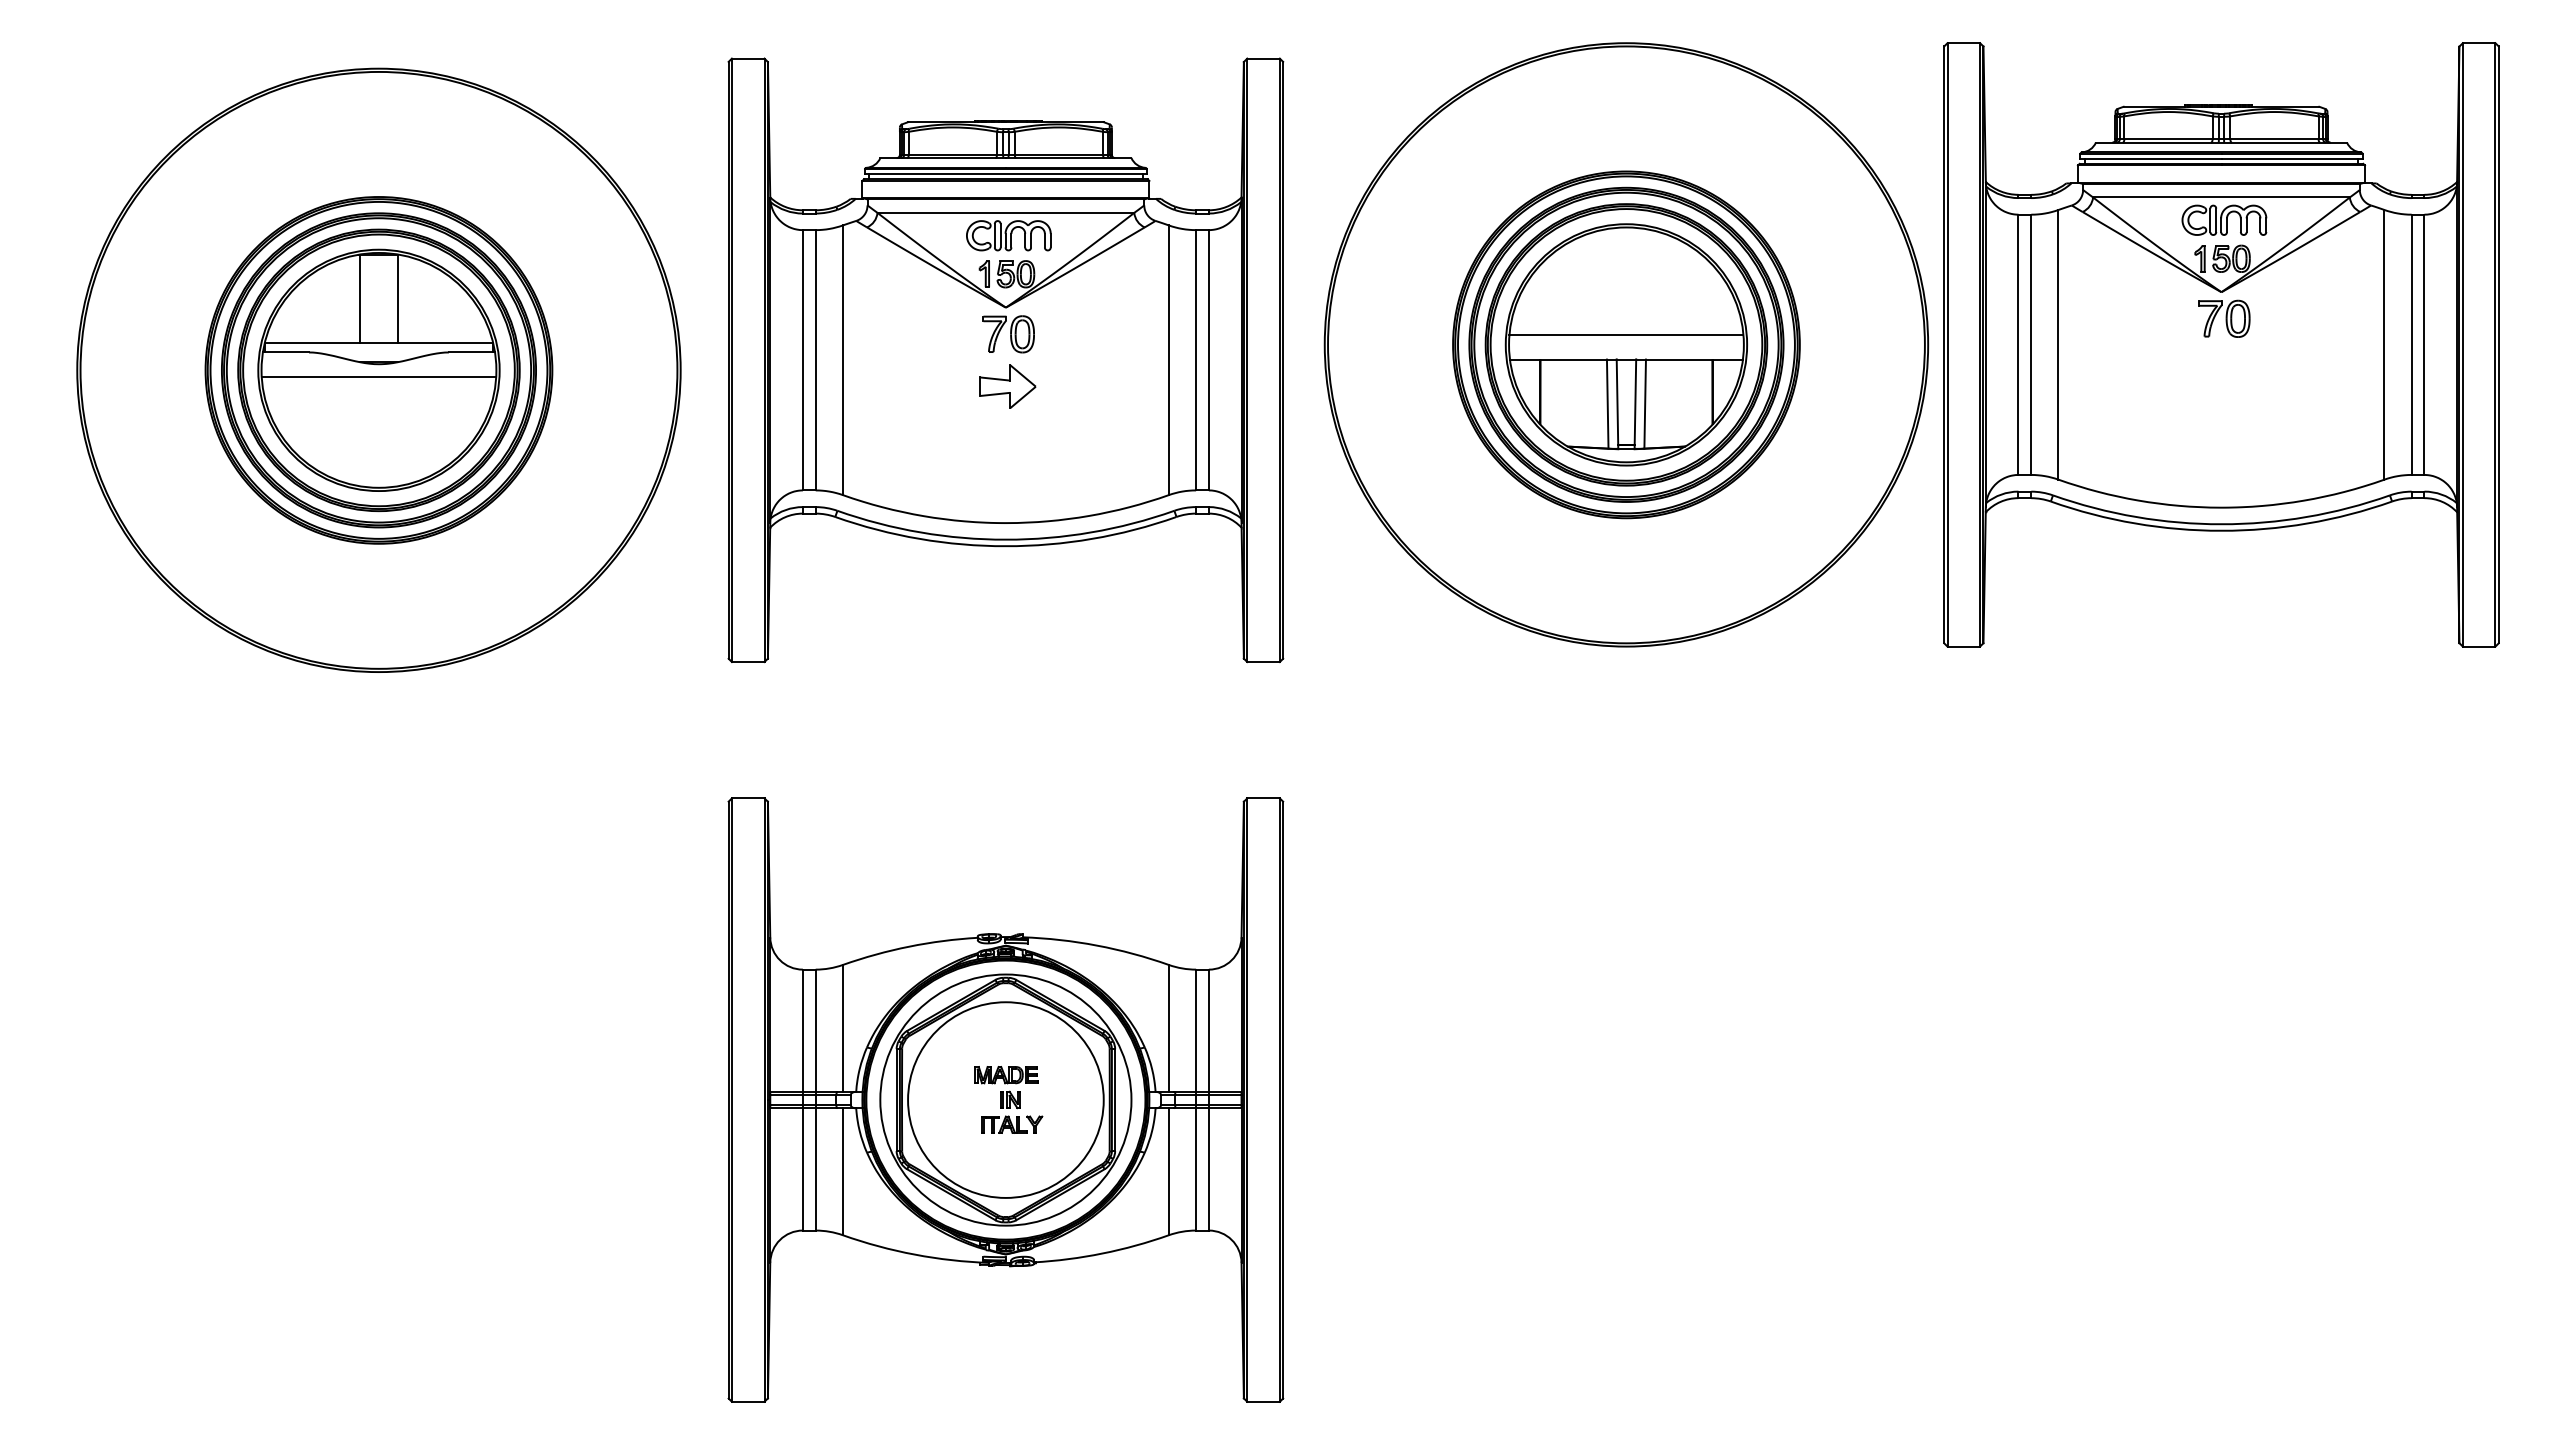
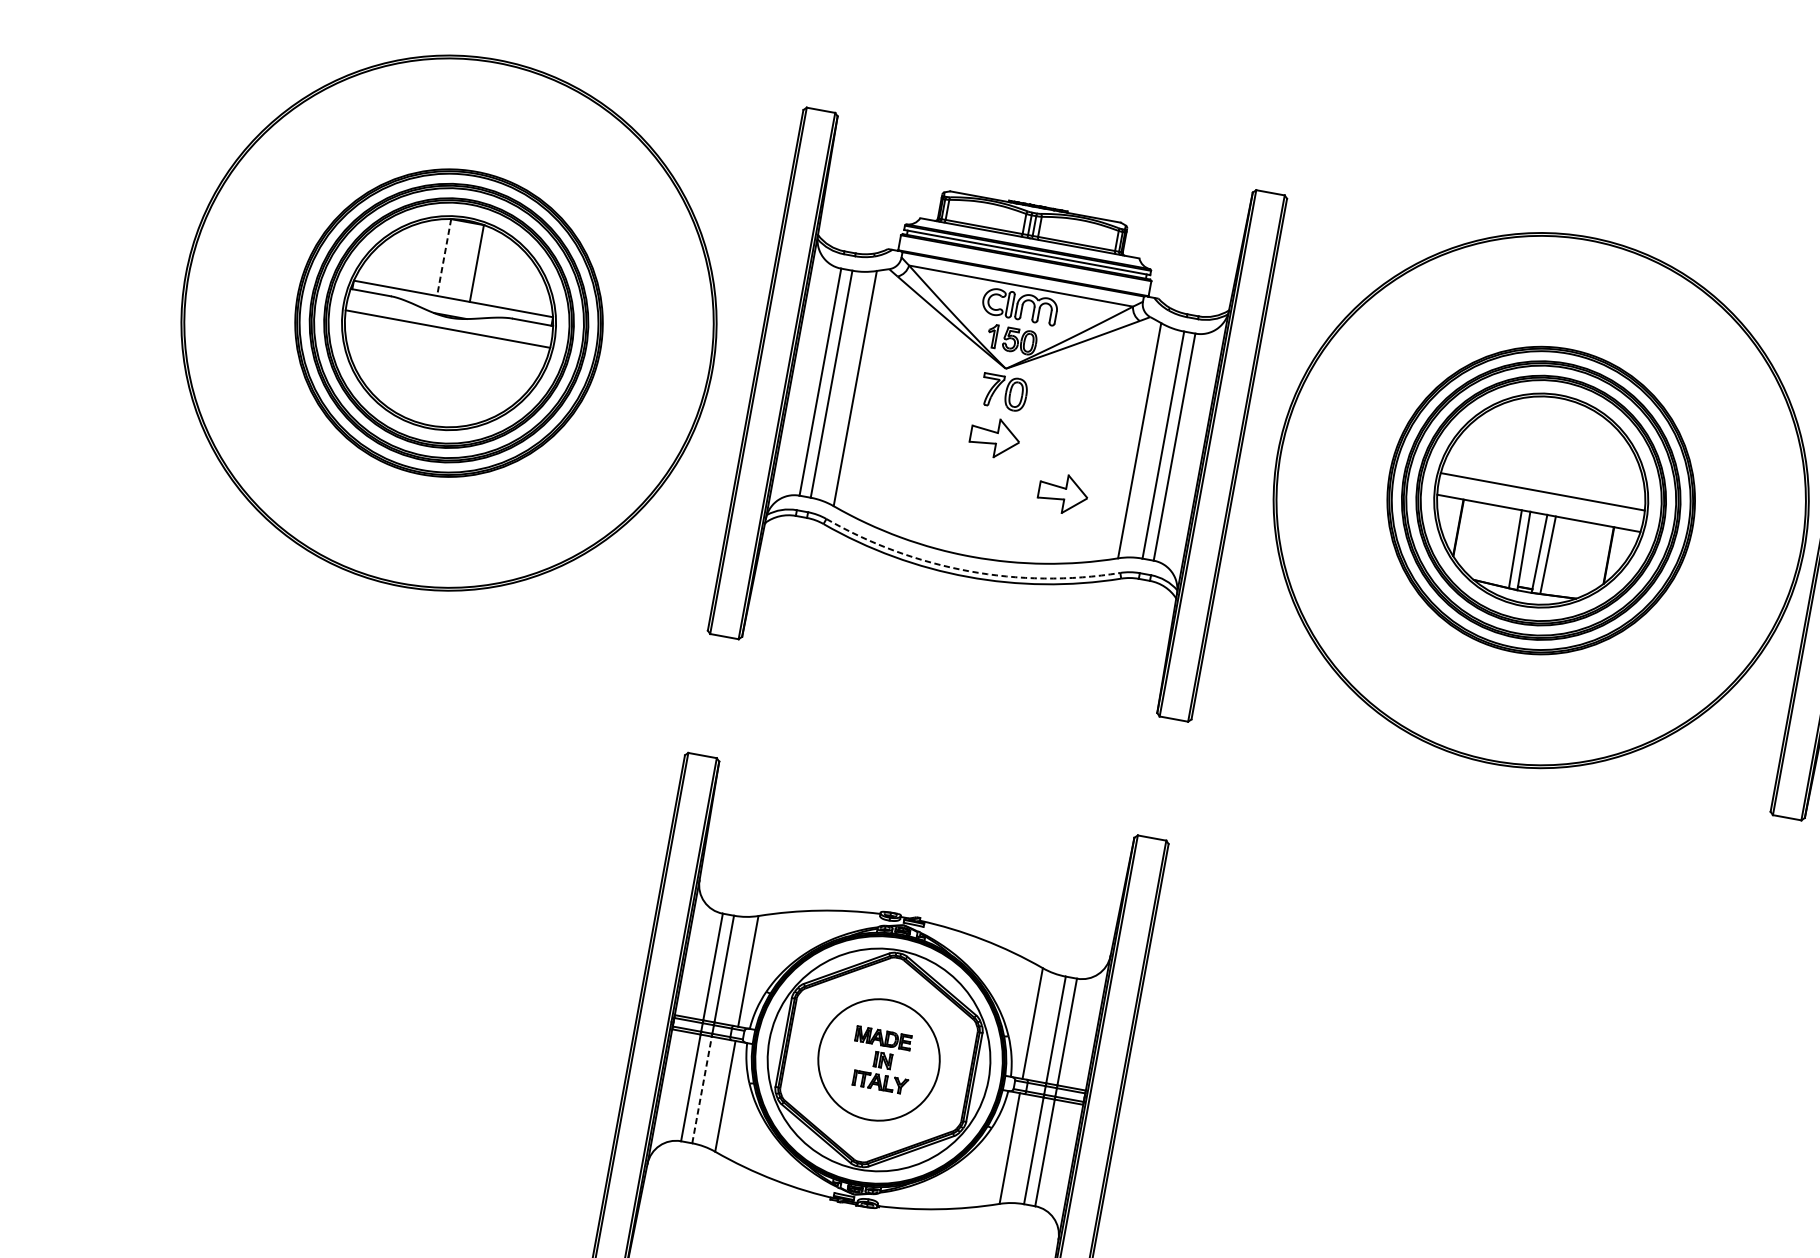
line: (360, 299) -> (444, 258), solid -> dashed
part: (1094, 434) -> (1062, 493), added
arc: (1005, 539) -> (968, 570), solid -> dashed
circle: (1005, 1099) -> (878, 1059), size x0.7
line: (815, 1168) -> (702, 1089), solid -> dashed

